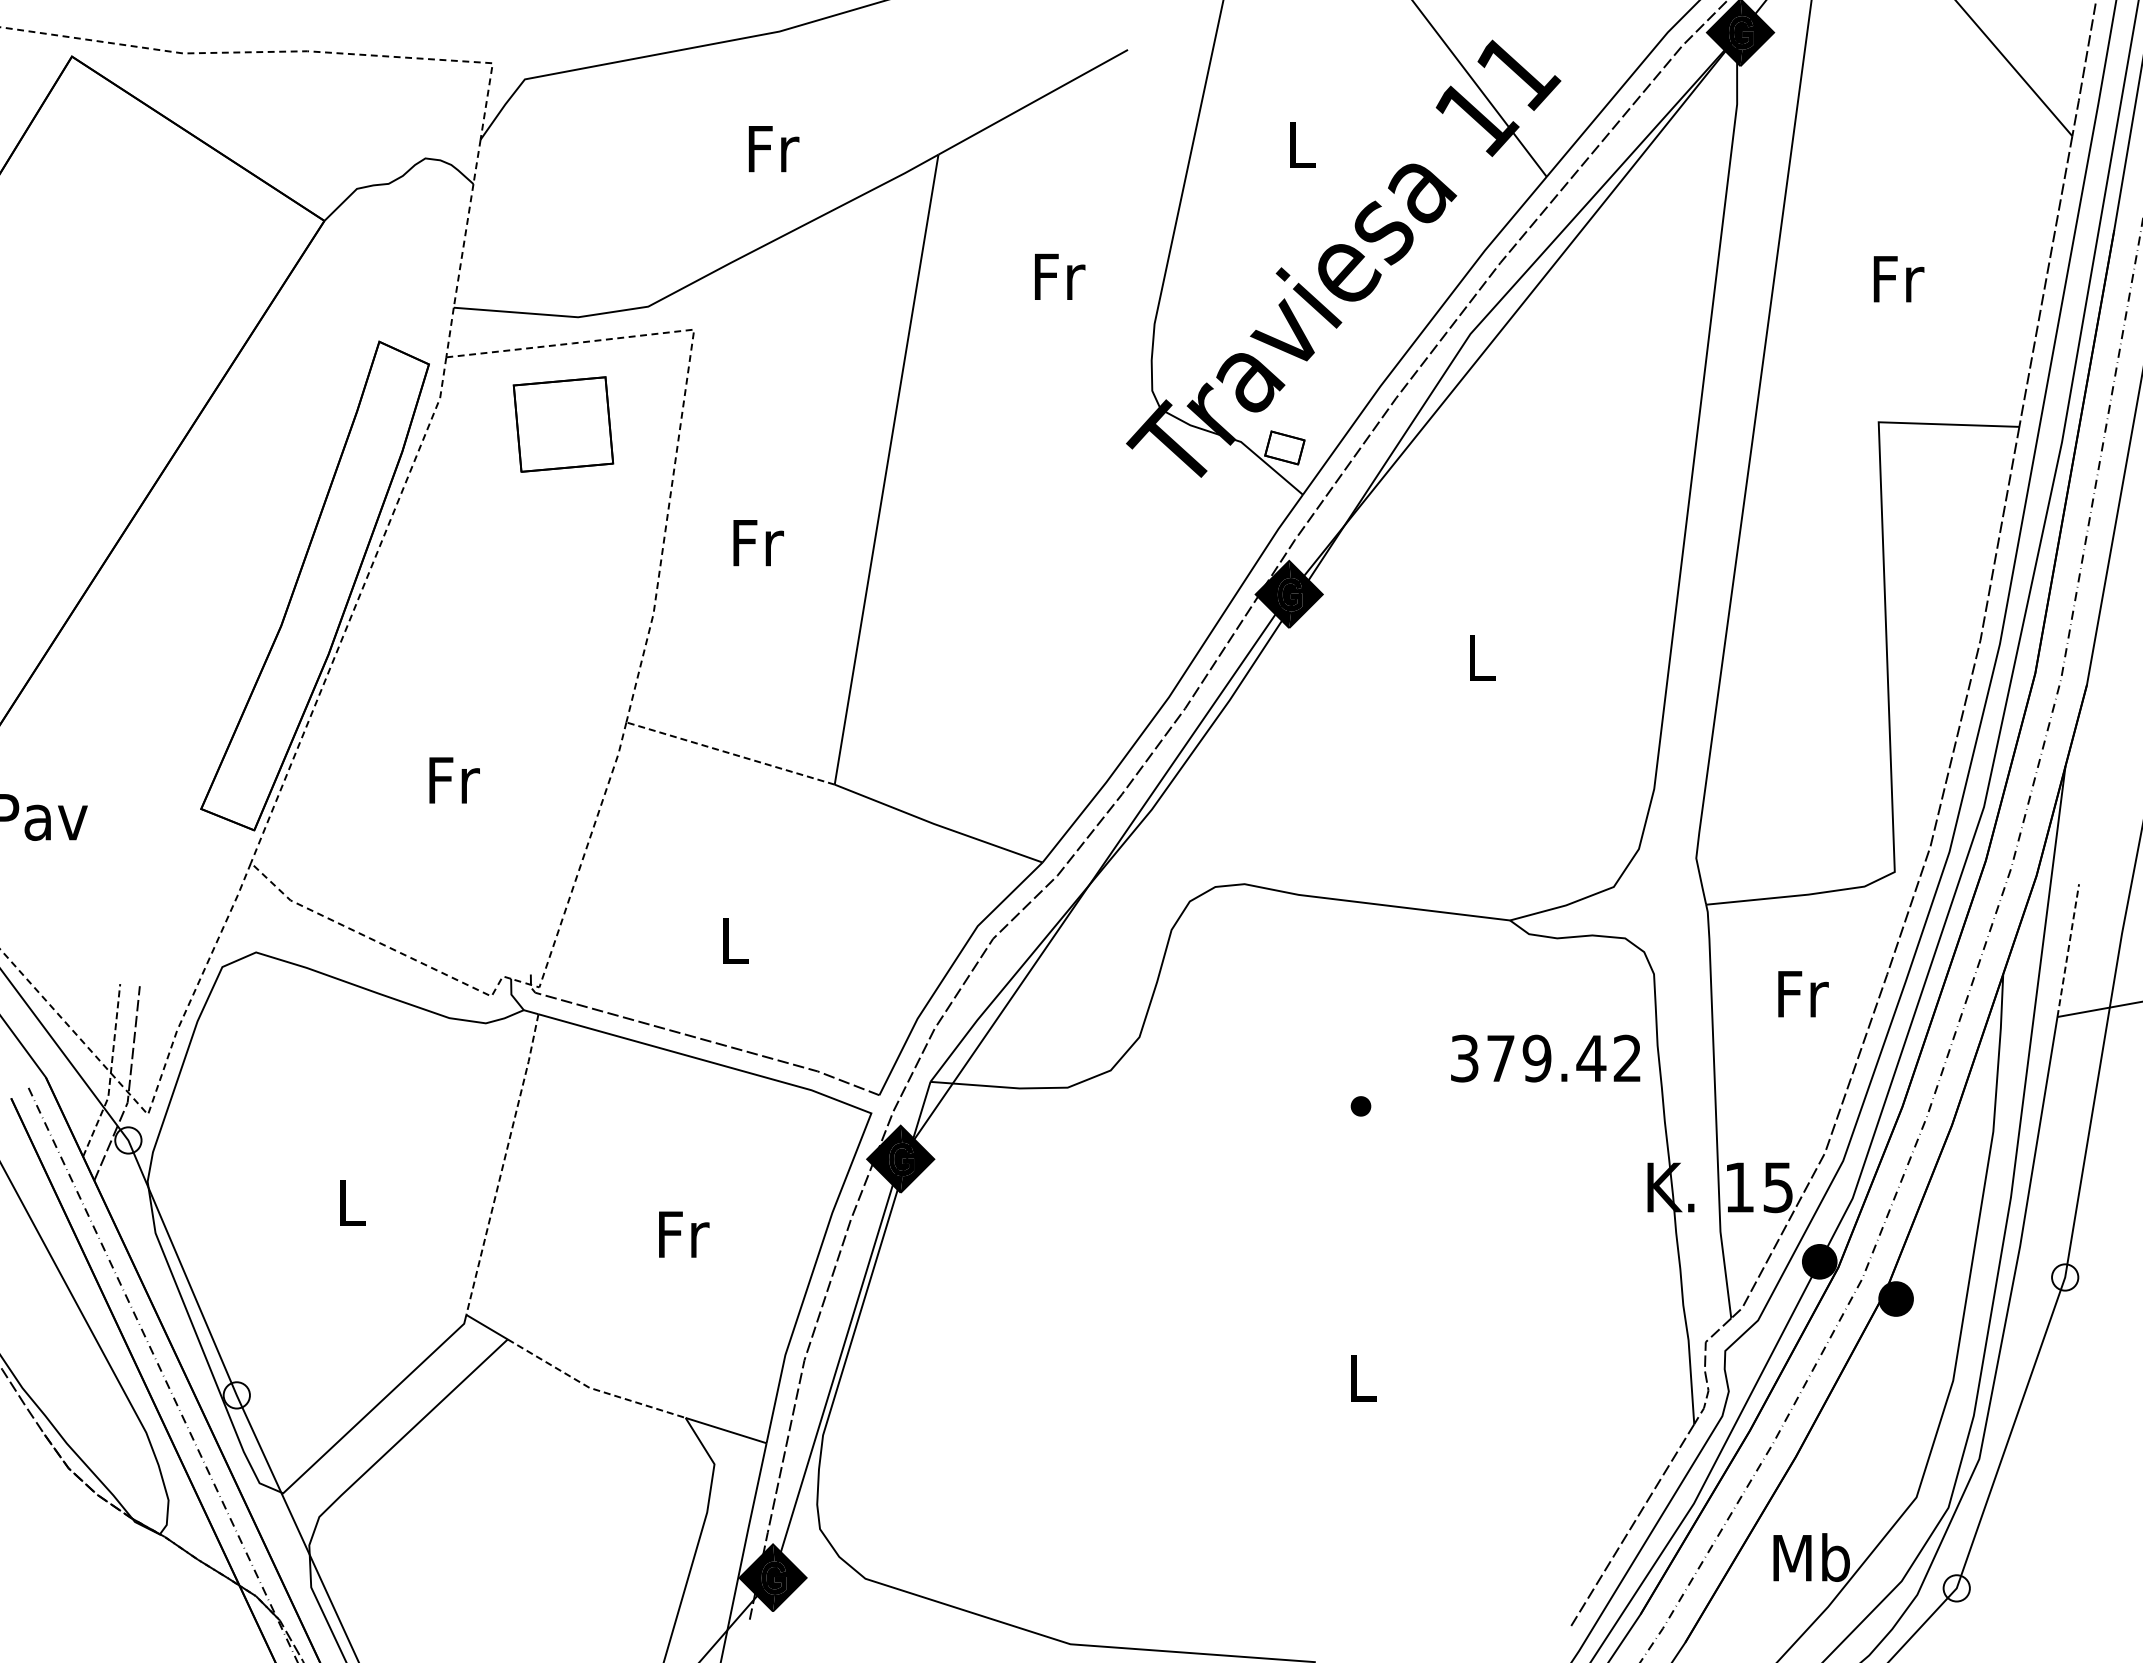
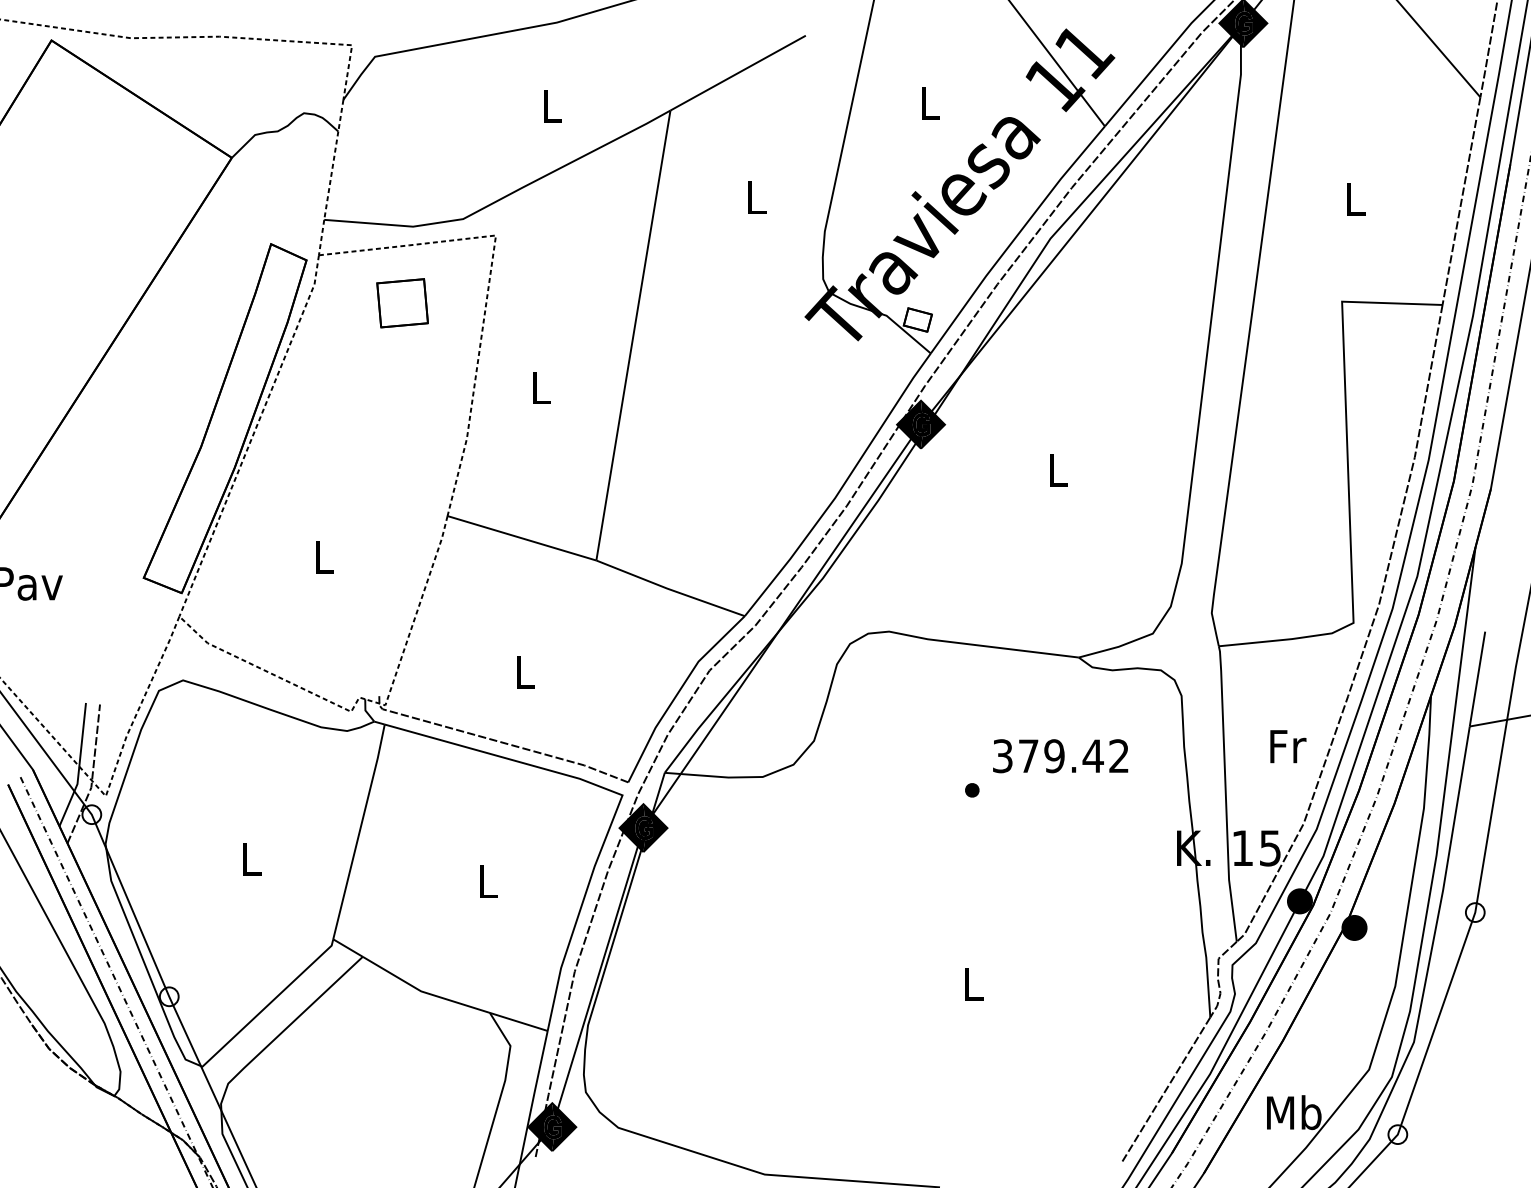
text: (773, 149) -> (552, 106), Fr -> L
text: (1060, 276) -> (757, 197), Fr -> L
text: (1898, 279) -> (1356, 199), Fr -> L
part: (563, 424) -> (402, 303), size x0.71
text: (758, 543) -> (541, 388), Fr -> L
line: (730, 753) -> (521, 538), dashed -> solid
text: (454, 780) -> (324, 557), Fr -> L
line: (2068, 950) -> (1477, 679), dashed -> solid
text: (1803, 994) -> (1288, 746), moved
text: (1545, 1058) -> (1060, 756), moved
line: (110, 1073) -> (79, 766), dashed -> solid
line: (503, 1163) -> (359, 831), dashed -> solid
text: (684, 1234) -> (489, 881), Fr -> L
line: (592, 1388) -> (423, 991), dashed -> solid

